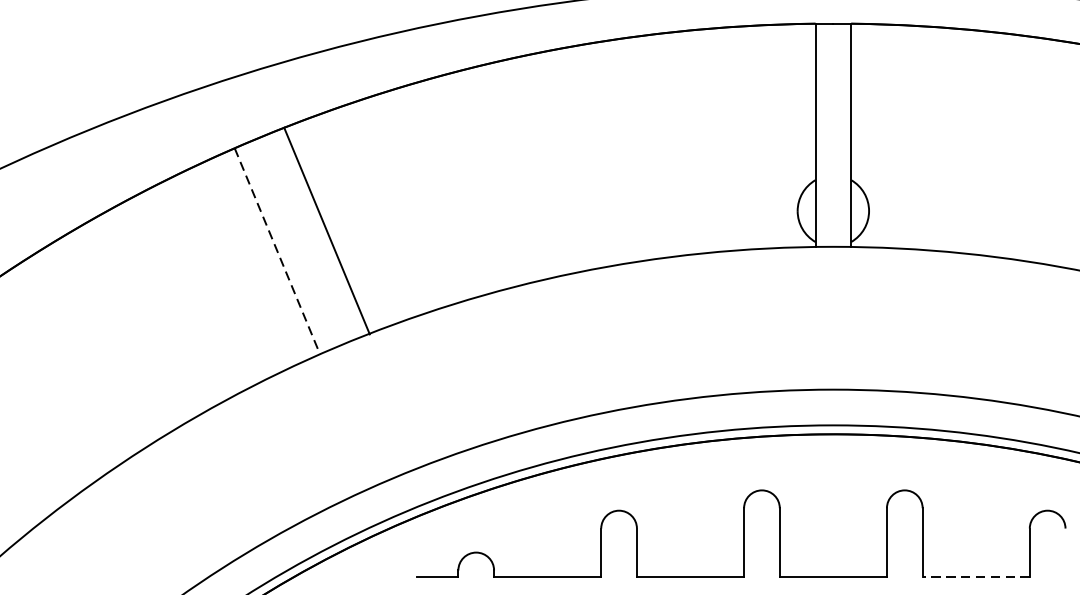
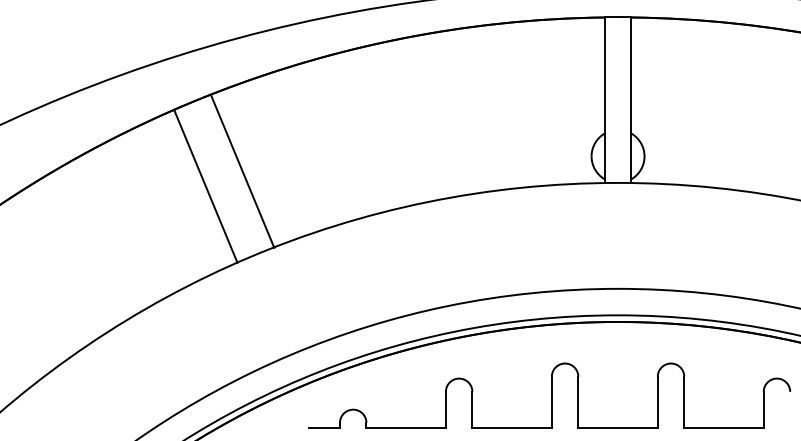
line: (277, 251) -> (205, 186), dashed -> solid
line: (975, 576) -> (723, 427), dashed -> solid

